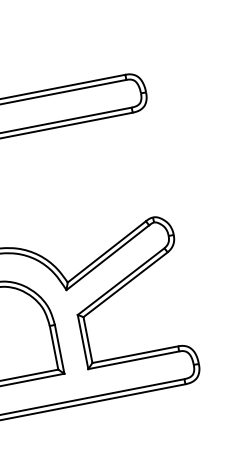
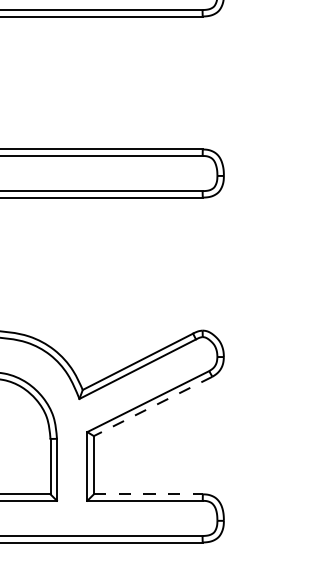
line: (125, 284) -> (152, 406), solid -> dashed
line: (135, 354) -> (148, 494), solid -> dashed

